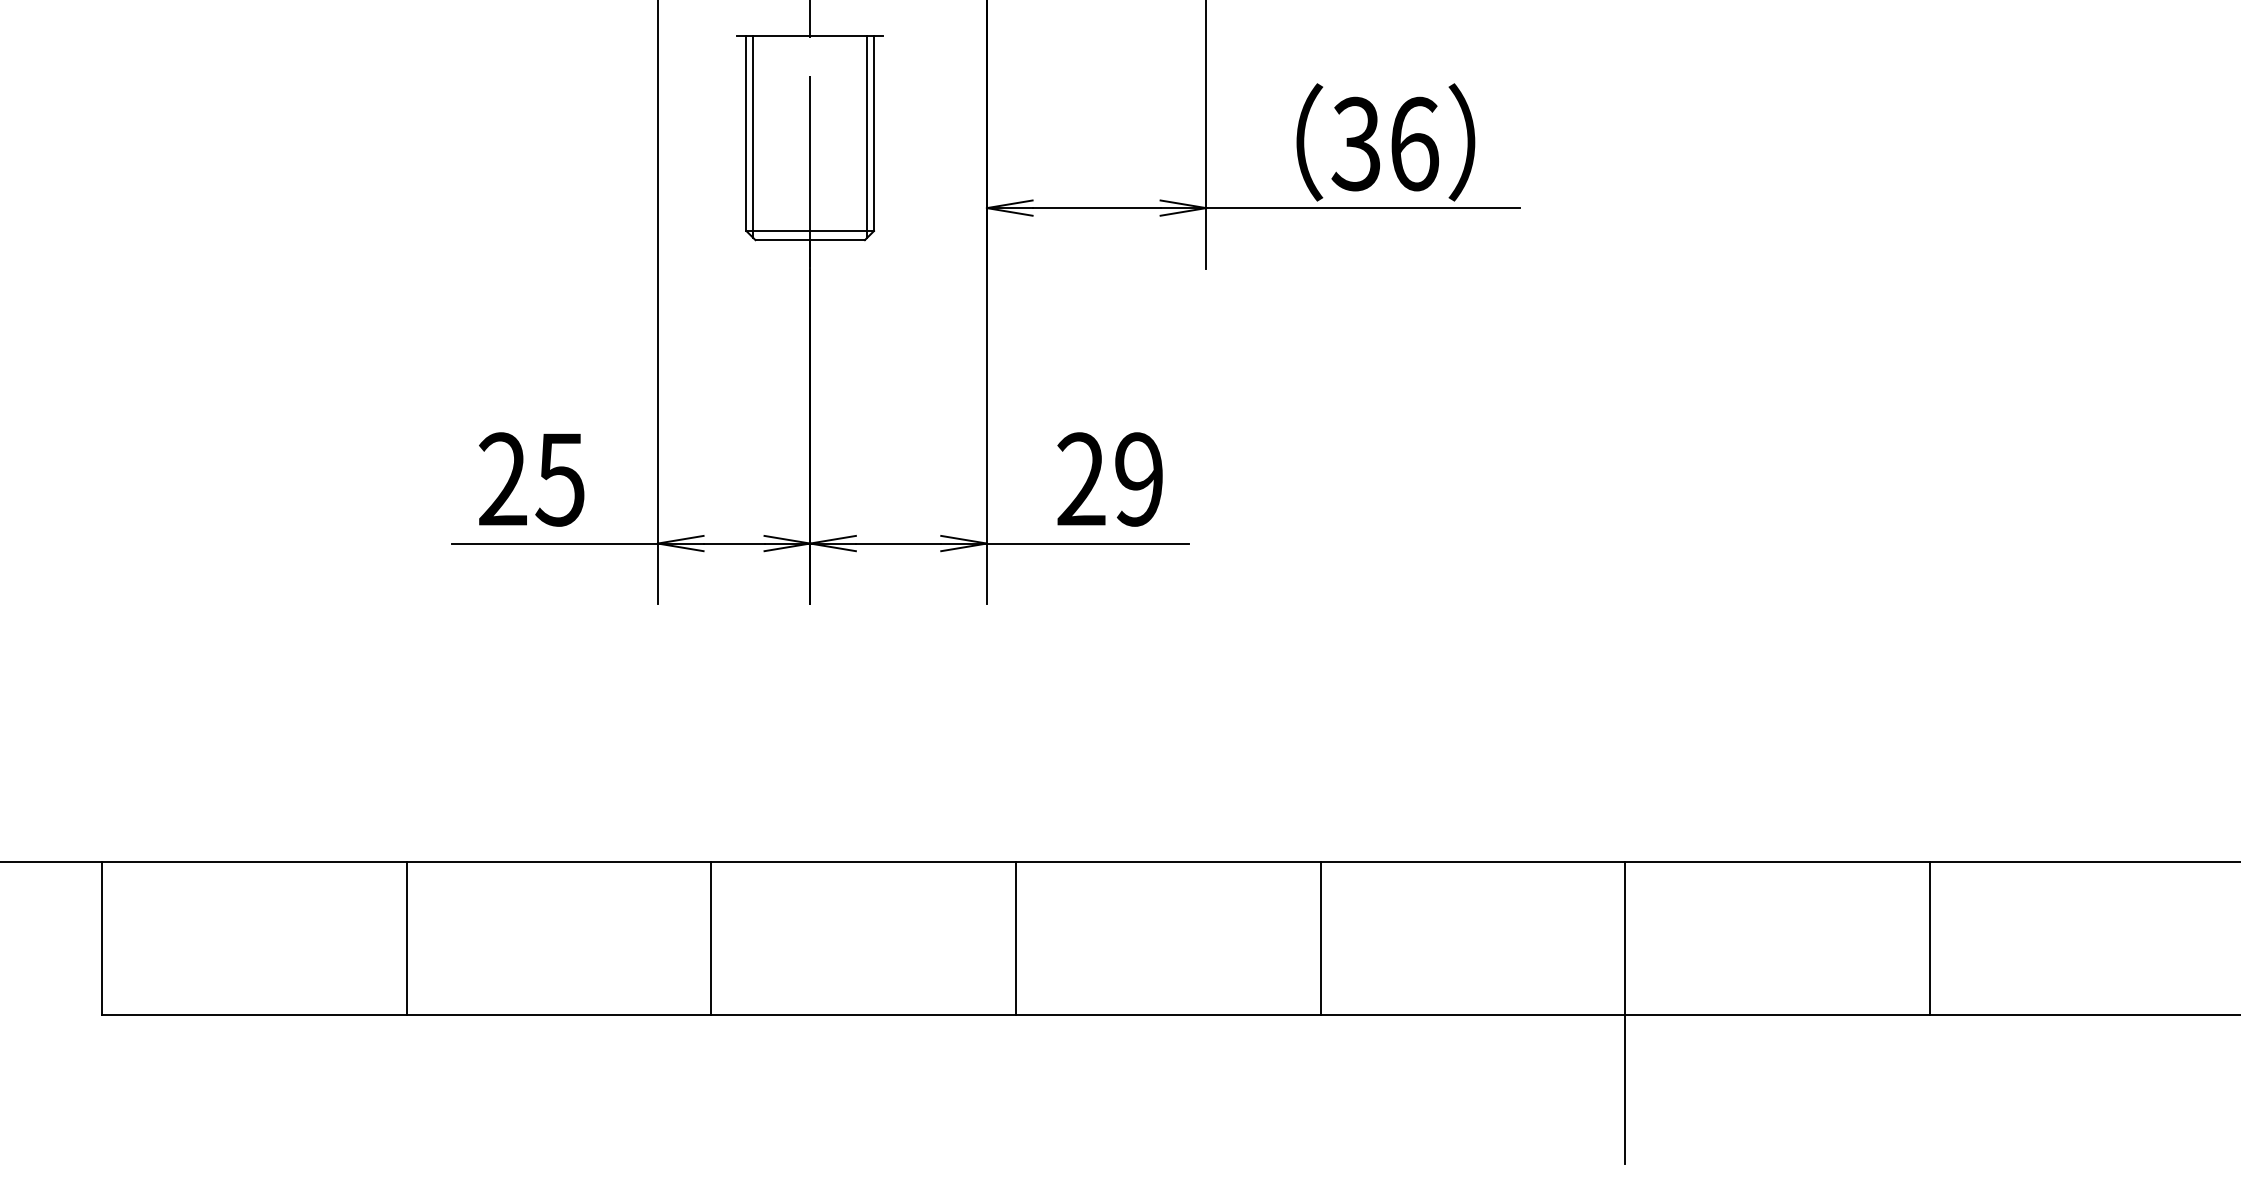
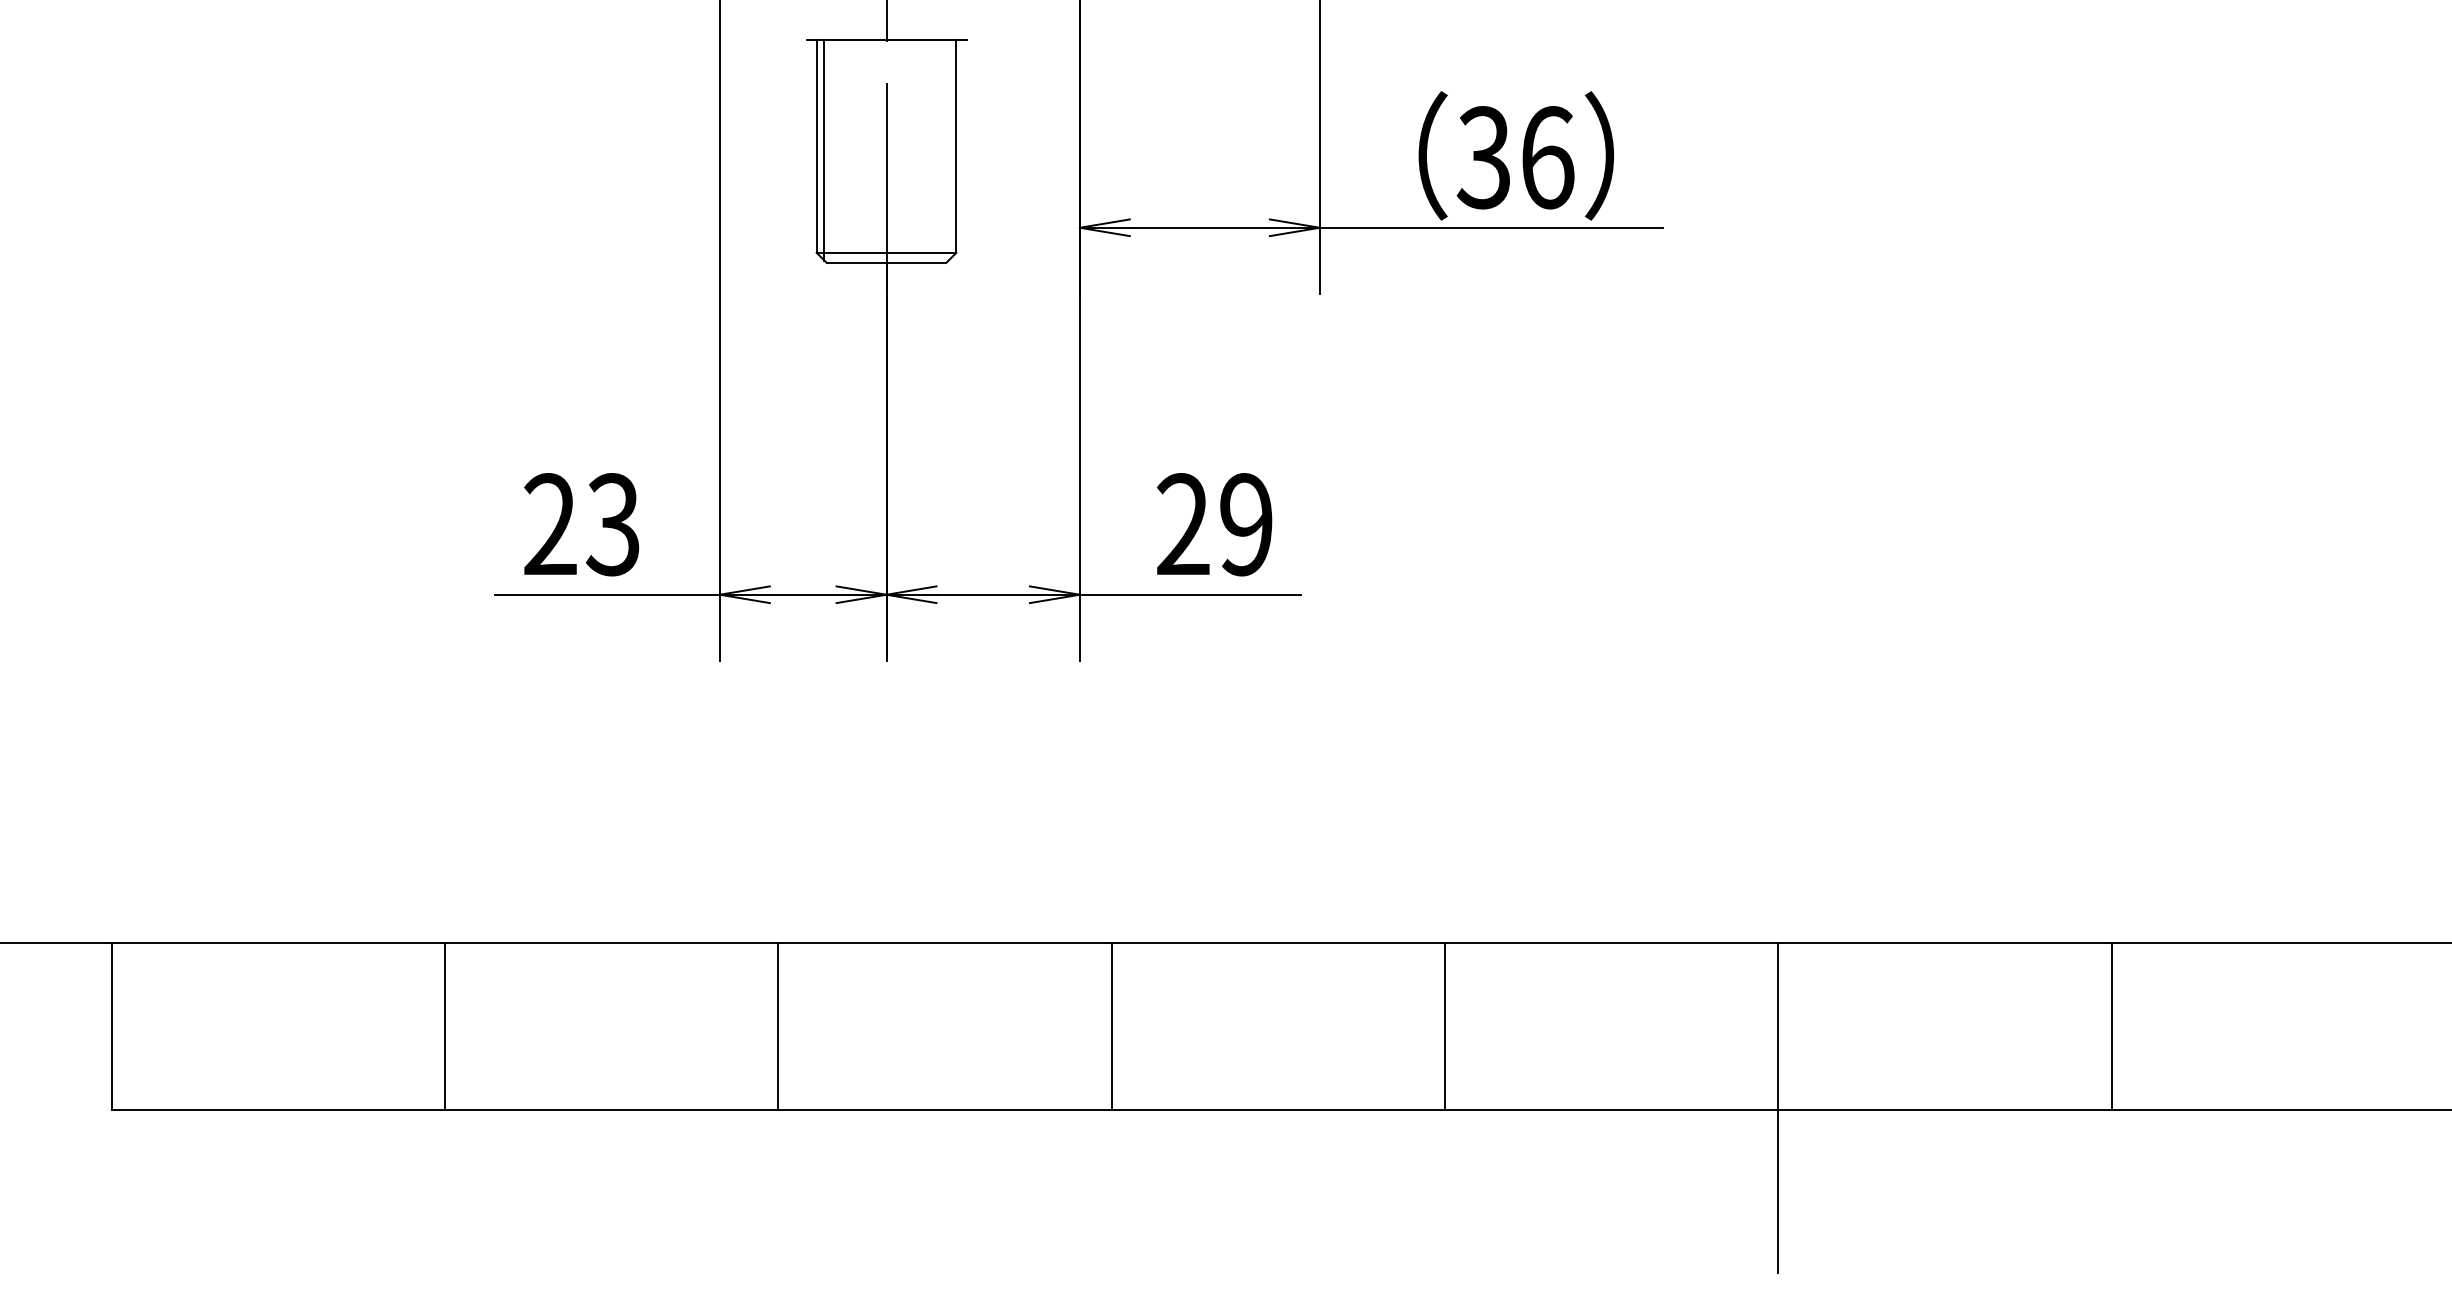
line: (866, 137) -> (948, 150), removed
text: (559, 479) -> (612, 524), 25 -> 23

